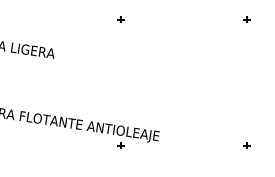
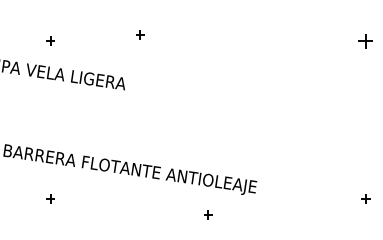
part: (120, 18) -> (140, 34), moved
part: (246, 18) -> (365, 40), size x1.6
part: (120, 145) -> (208, 214), moved

